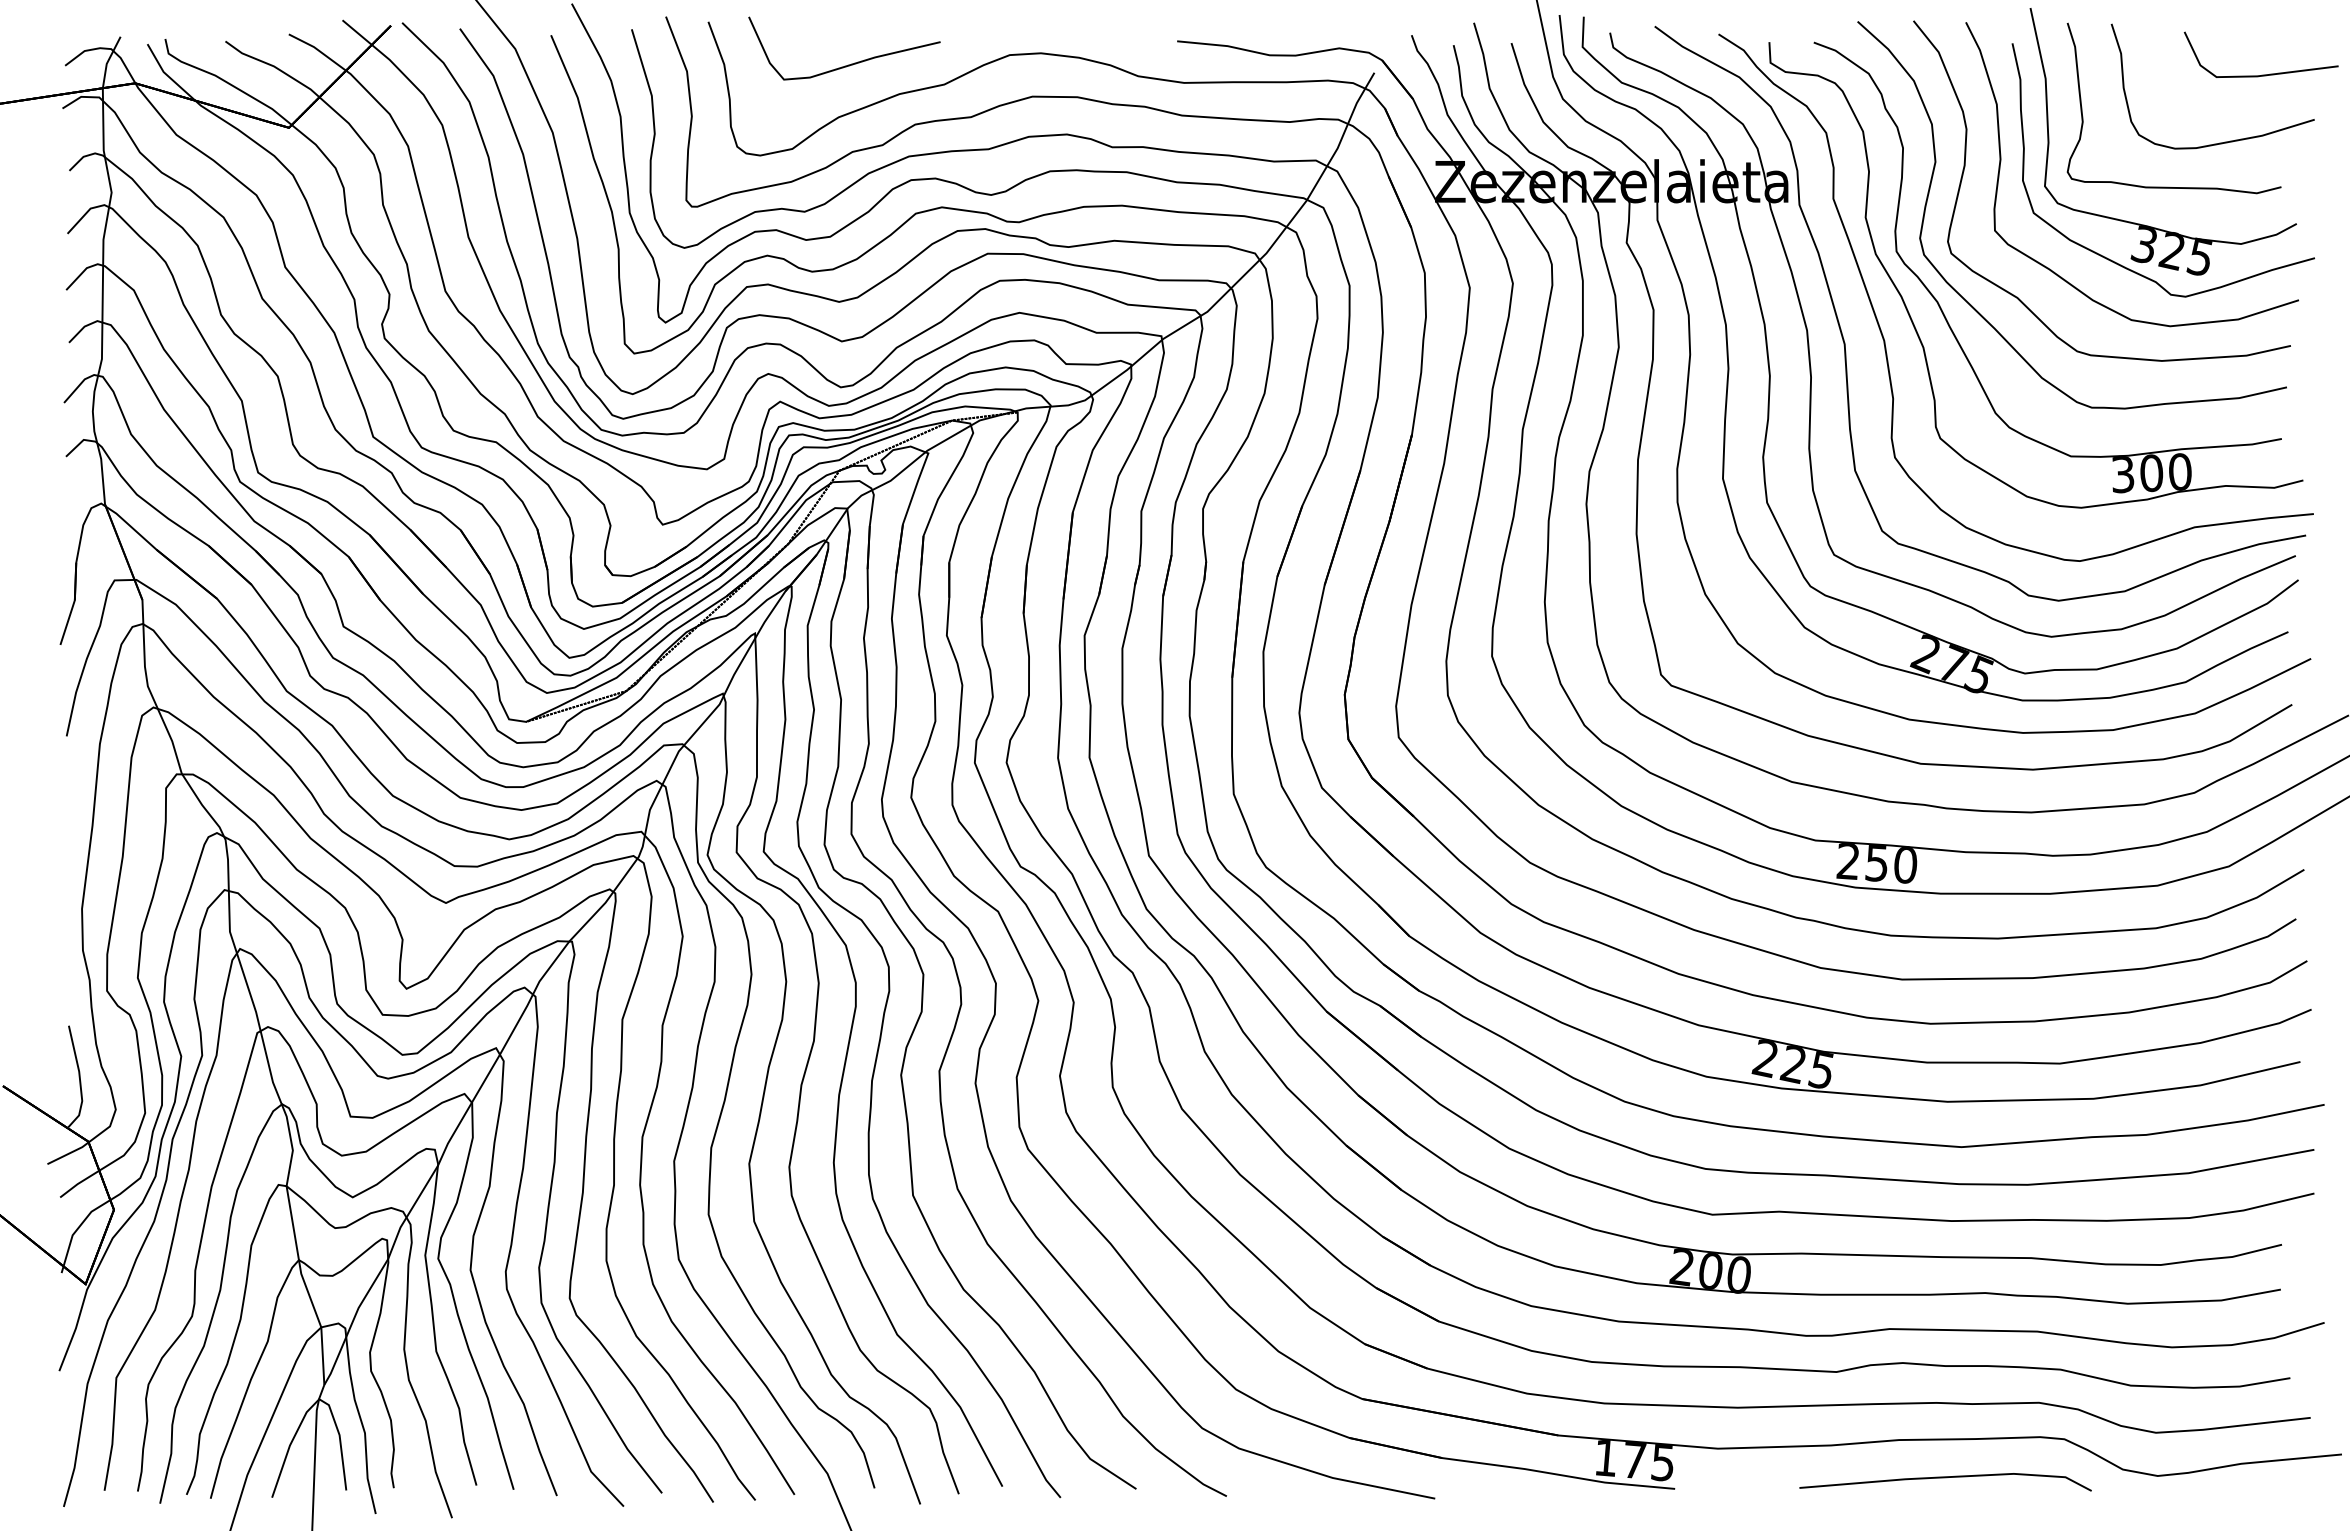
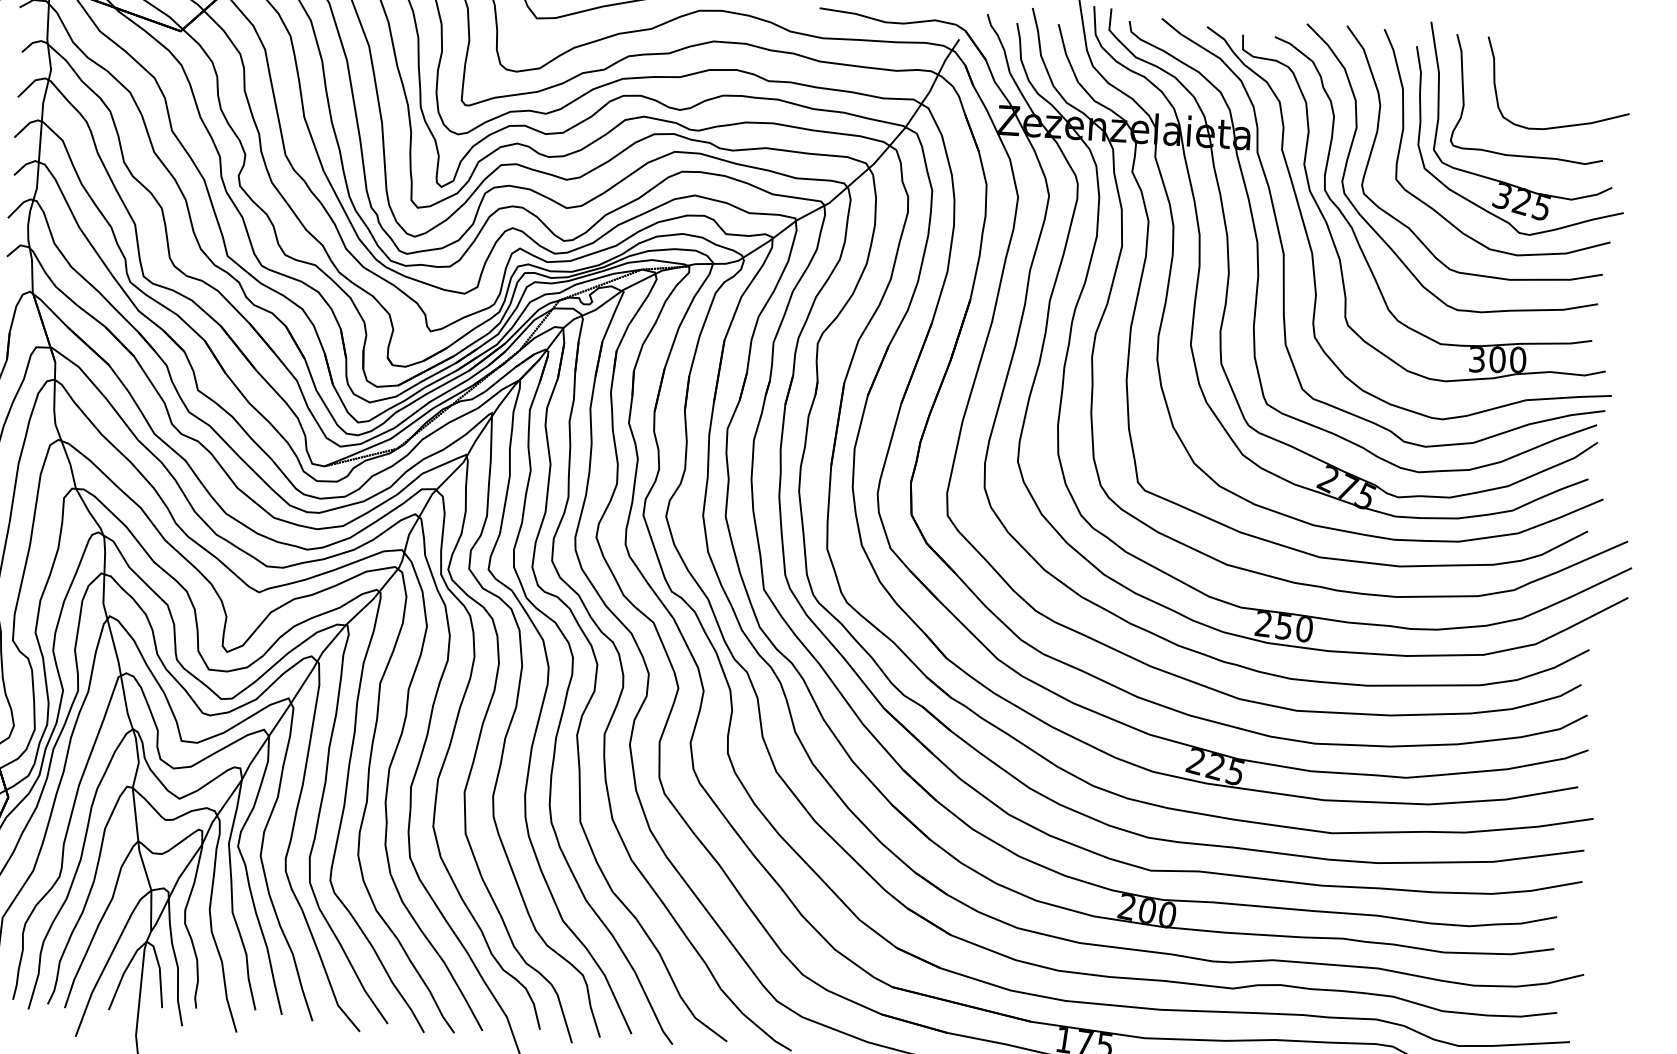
line: (2261, 74) -> (1593, 79), removed

